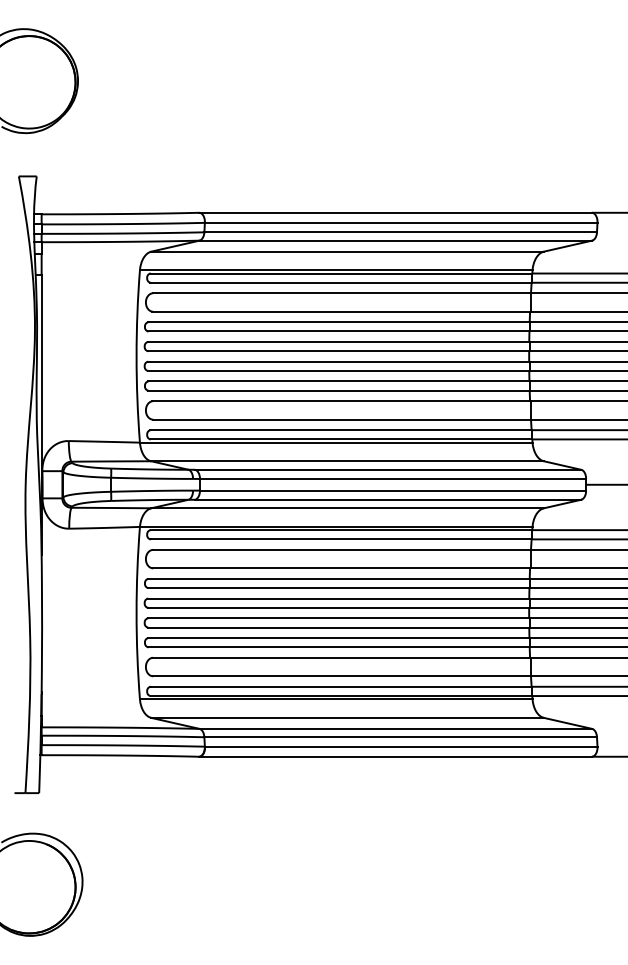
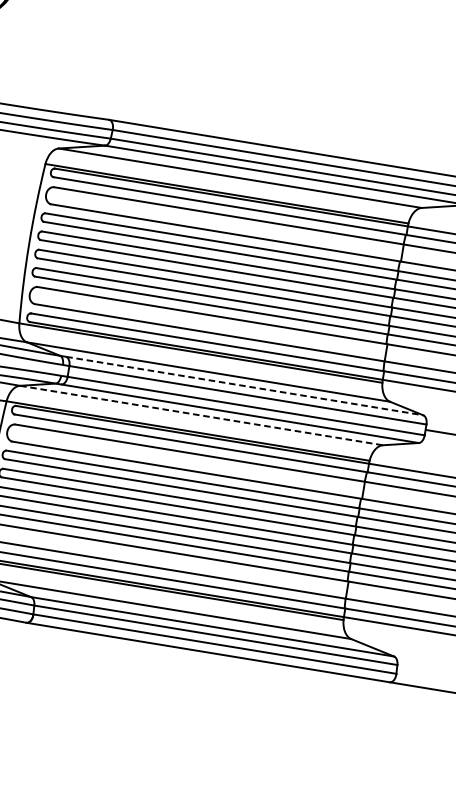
line: (388, 469) -> (245, 385), solid -> dashed
line: (348, 508) -> (202, 415), solid -> dashed

